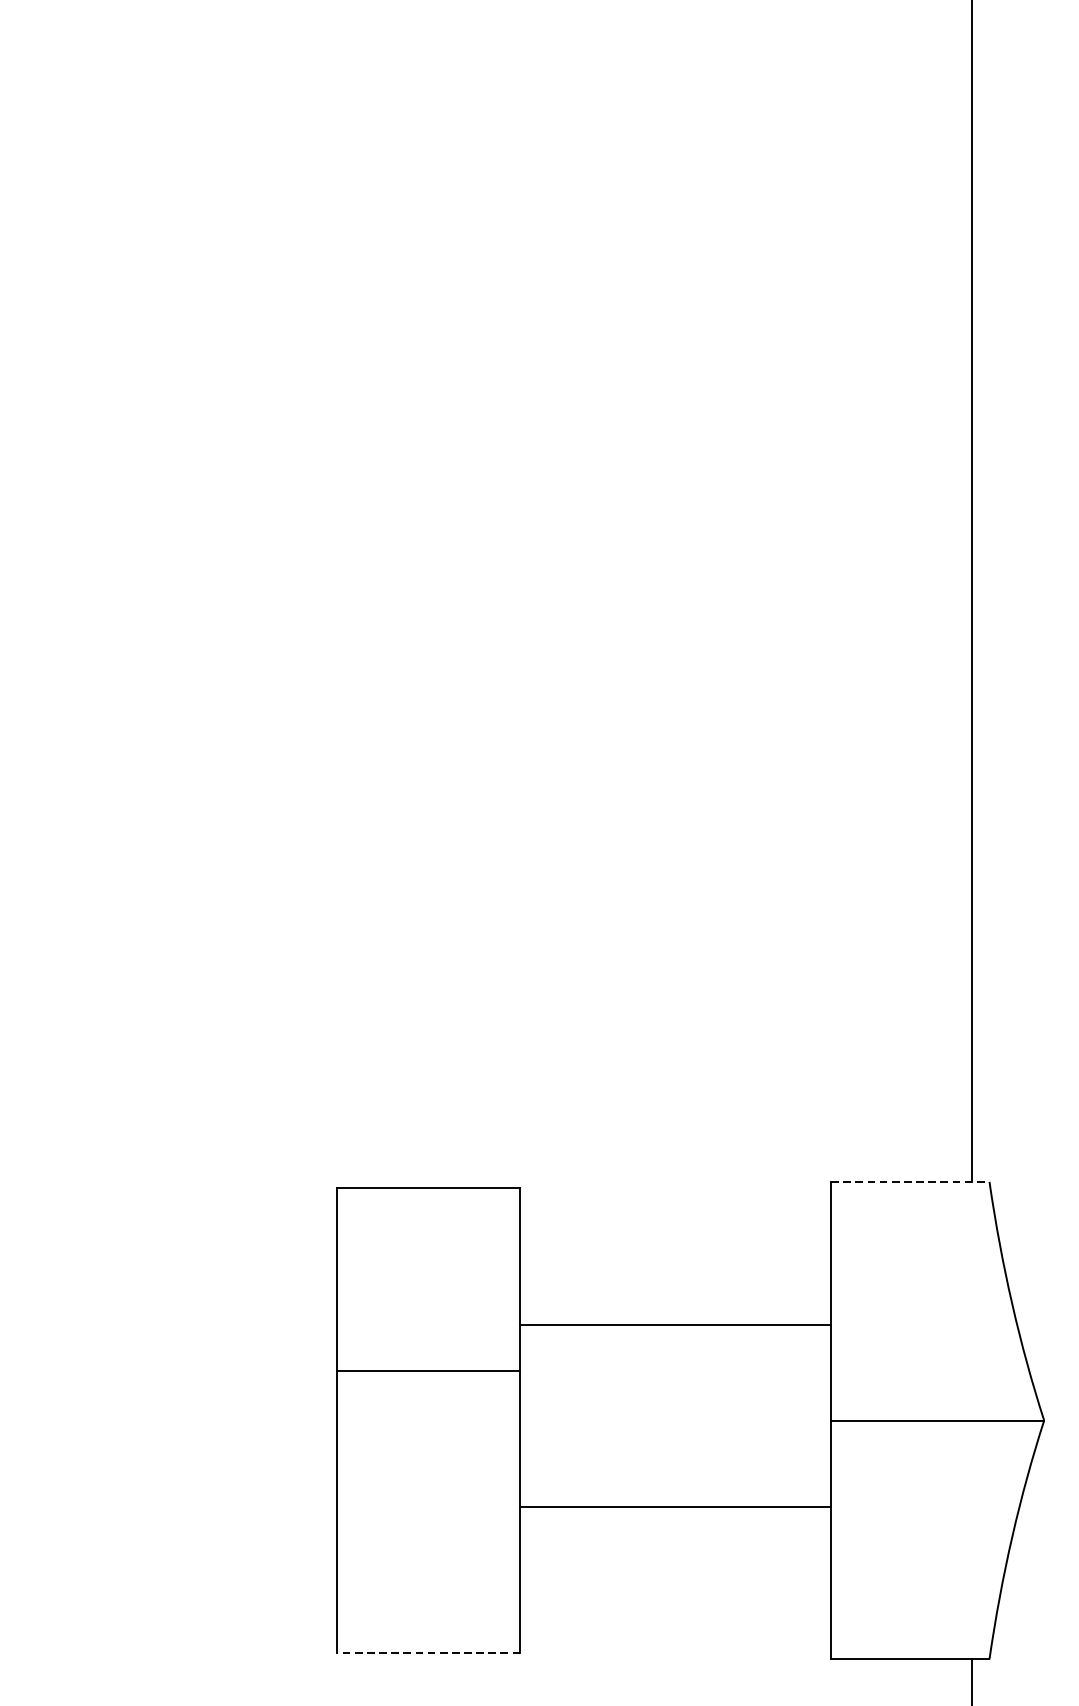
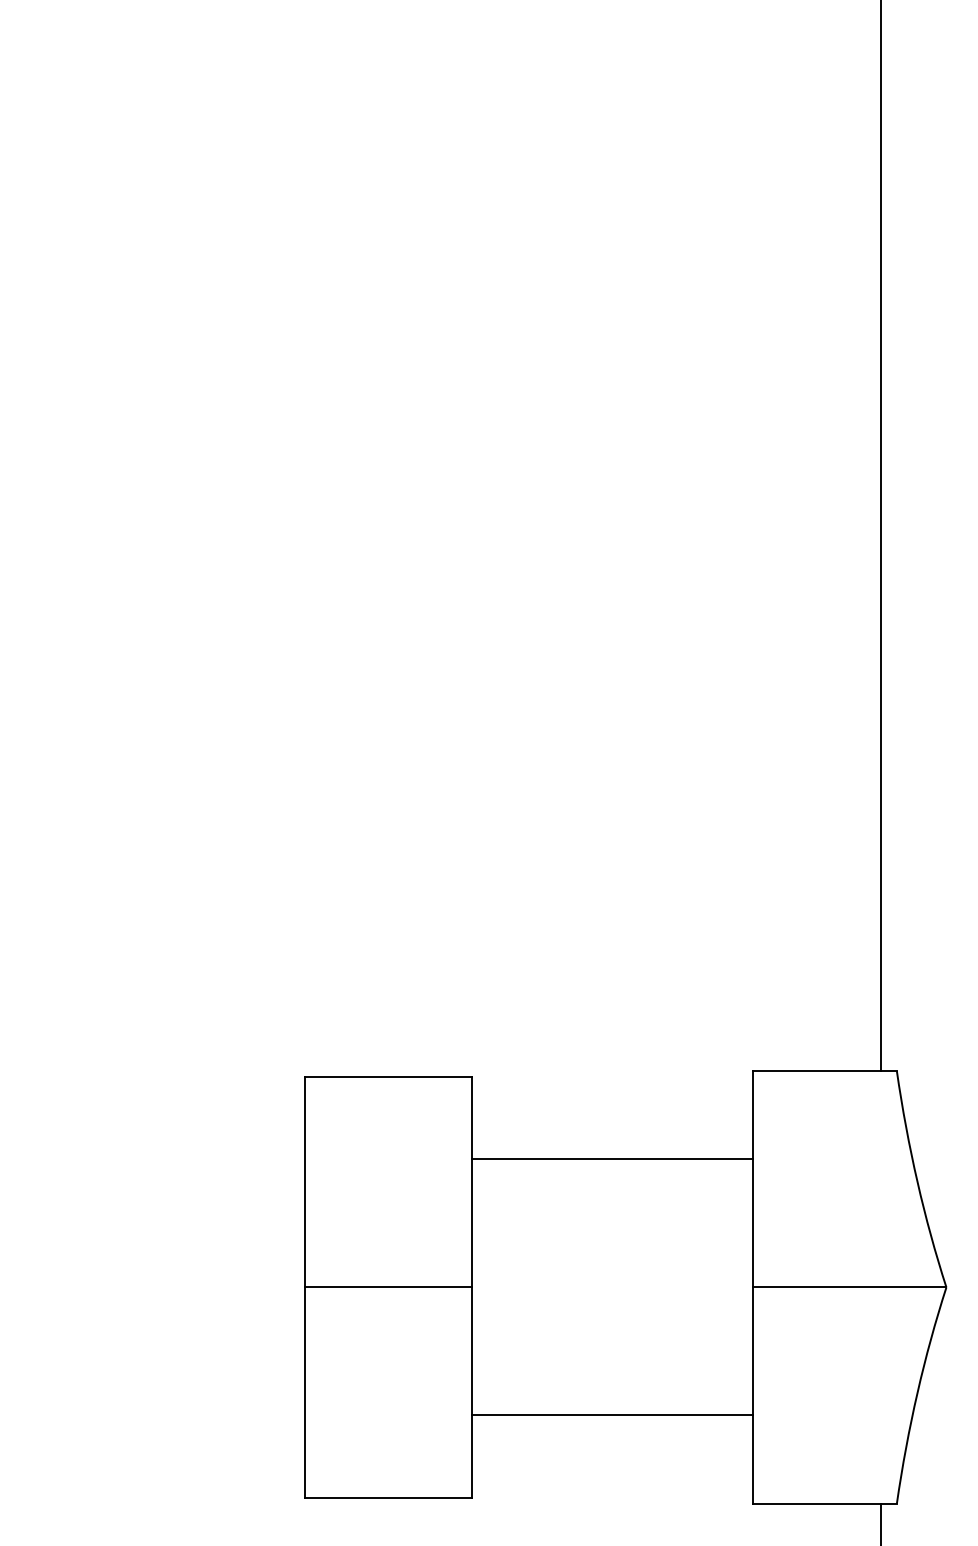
line: (910, 1182) -> (825, 1071), dashed -> solid
line: (675, 1324) -> (612, 1159), moved
line: (428, 1370) -> (388, 1287), moved
line: (675, 1506) -> (612, 1415), moved
line: (427, 1653) -> (387, 1498), dashed -> solid

